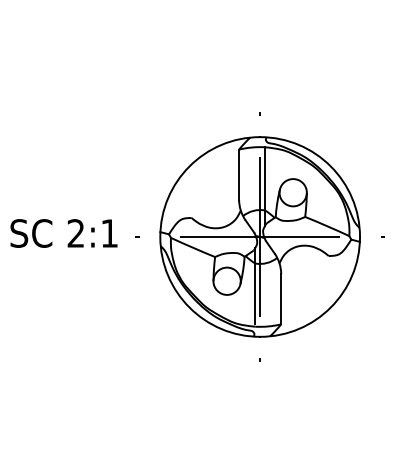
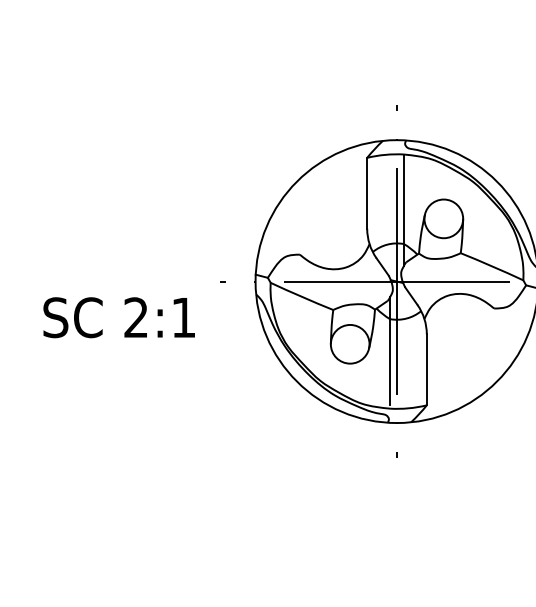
text: (63, 233) -> (118, 317), moved

